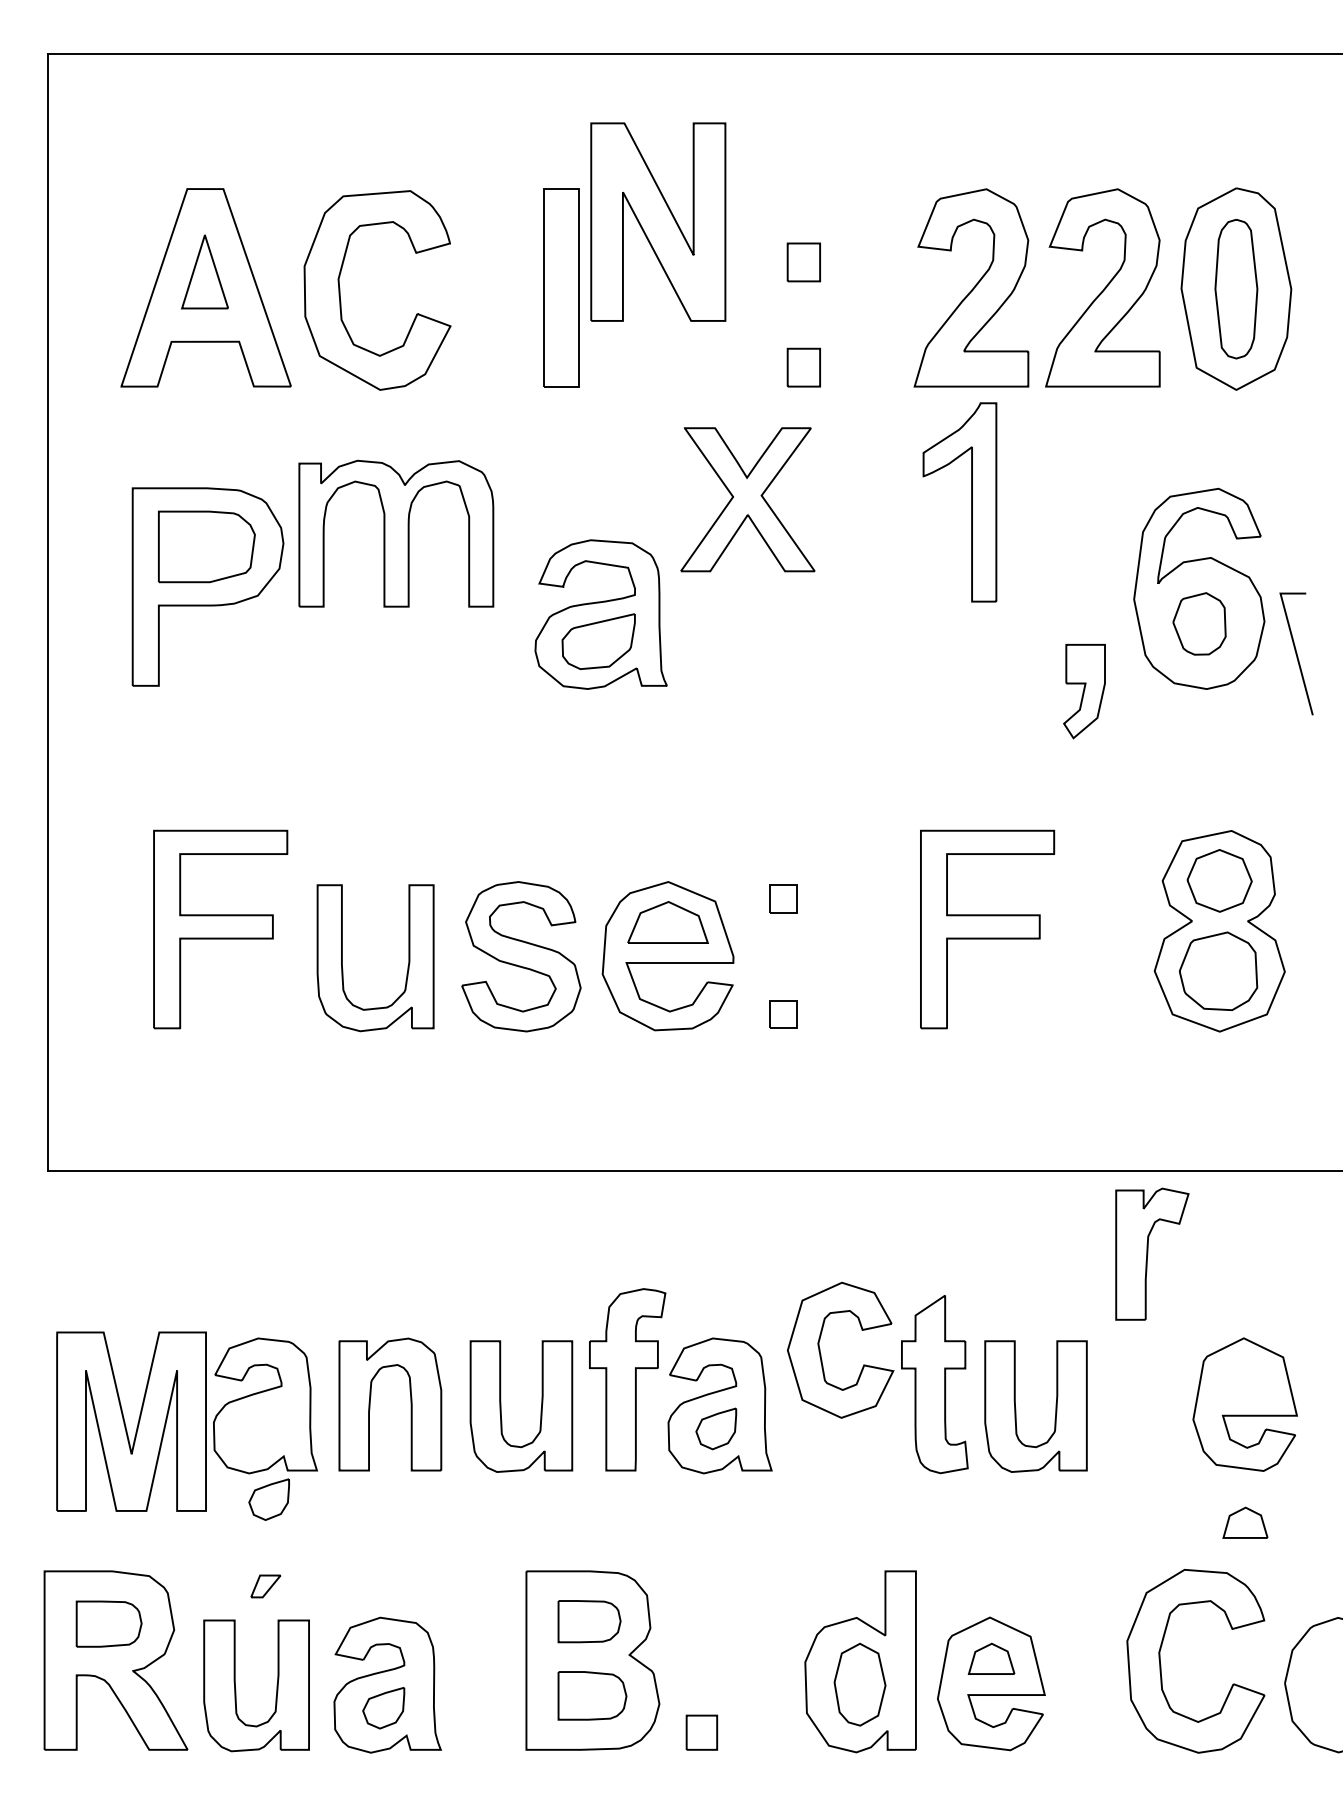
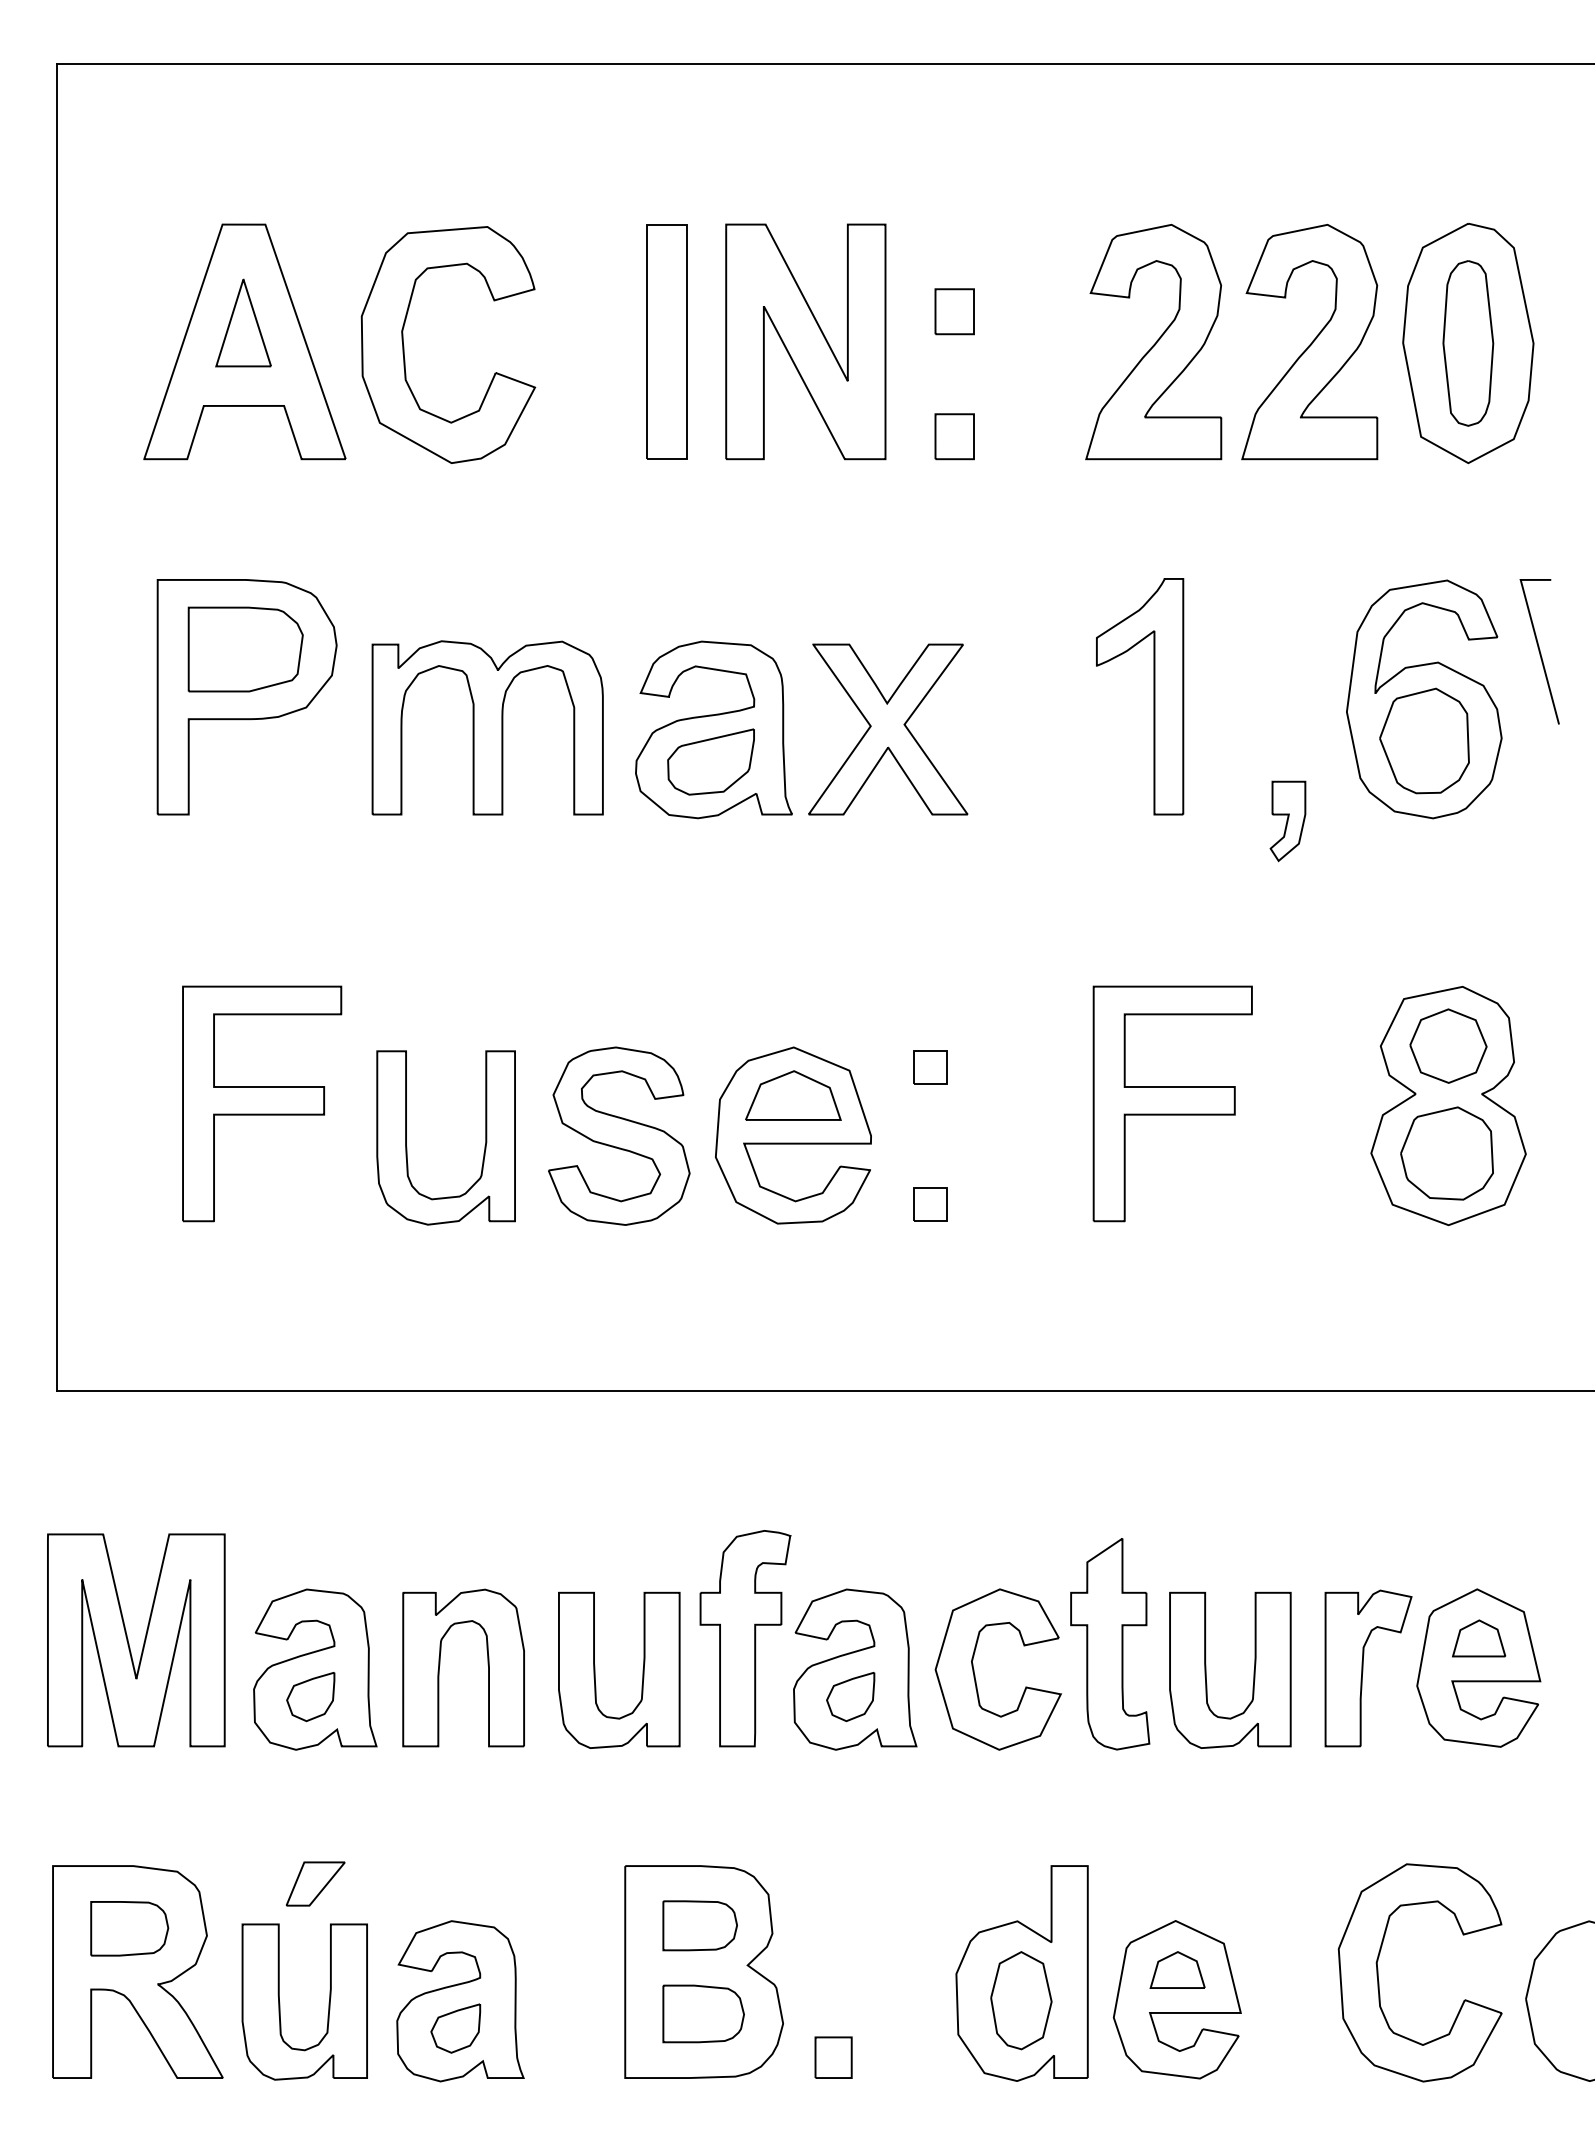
part: (658, 221) -> (805, 341), moved
part: (748, 499) -> (888, 729), moved
part: (971, 502) -> (1153, 696), moved
part: (396, 533) -> (487, 727), moved
part: (1199, 623) -> (1424, 740), size x1.43
curve: (1296, 653) -> (1539, 651), moved
part: (1084, 691) -> (1287, 821), size x0.71
part: (1152, 1254) -> (1368, 1668), moved
part: (821, 1354) -> (975, 1674), moved
part: (137, 1423) -> (143, 1642), moved
part: (268, 1500) -> (310, 1697), moved
part: (1245, 1522) -> (1479, 1638), moved
part: (265, 1586) -> (315, 1883), size x1.67

